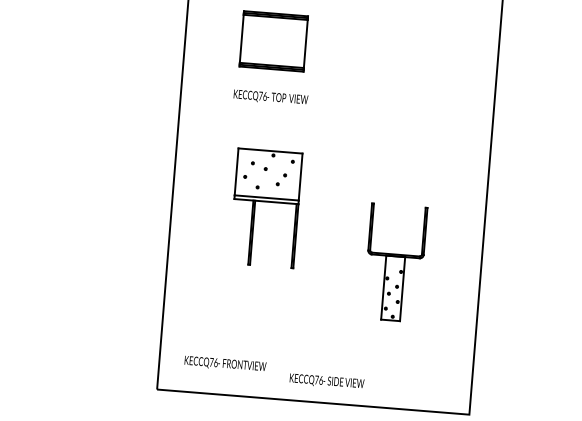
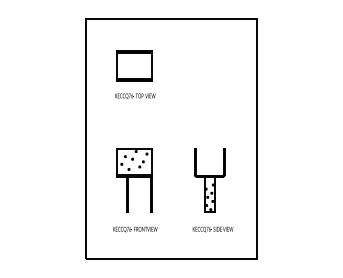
part: (266, 208) -> (134, 180), moved
text: (225, 363) -> (135, 229), moved
text: (326, 381) -> (212, 229), moved

